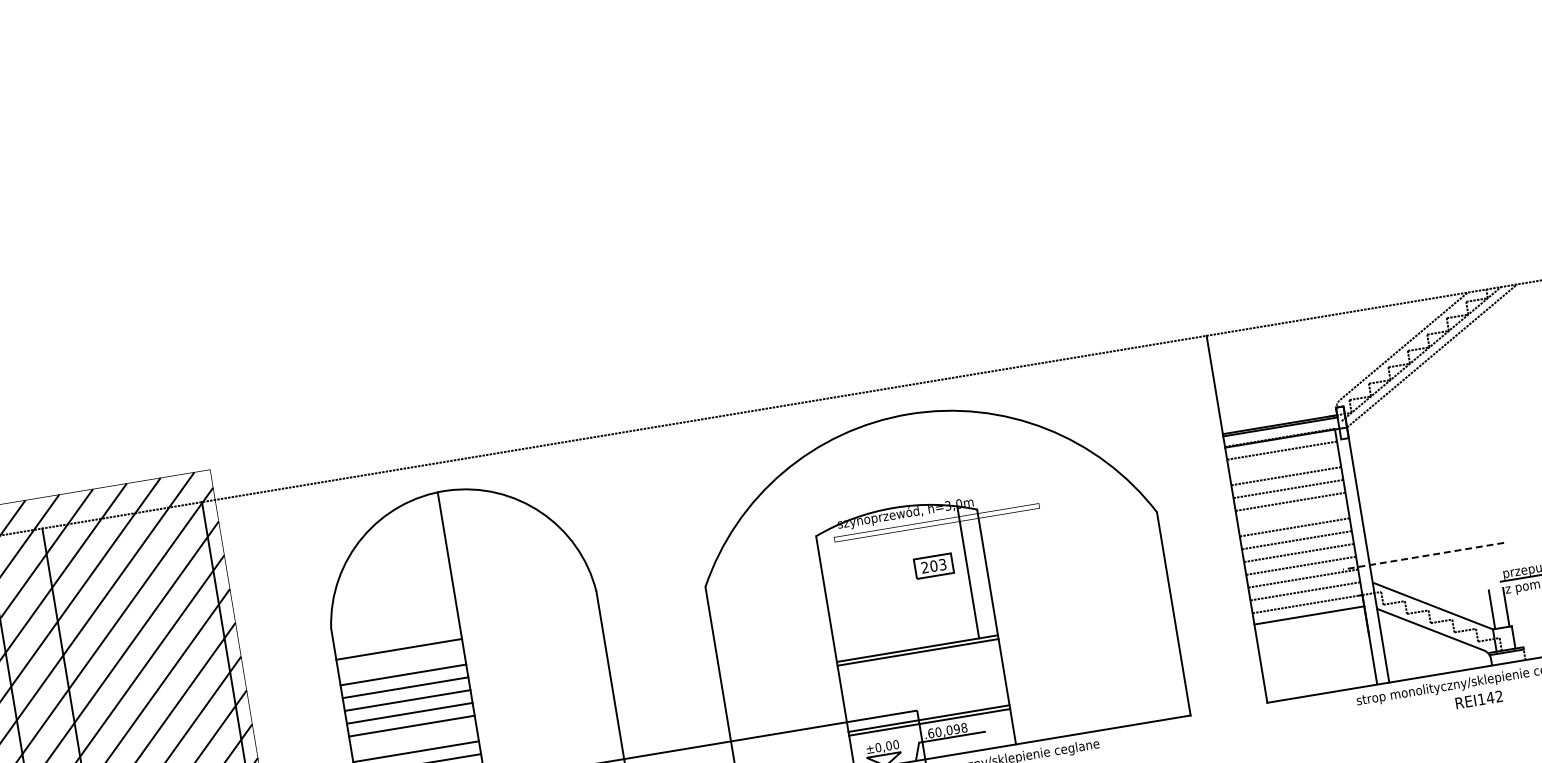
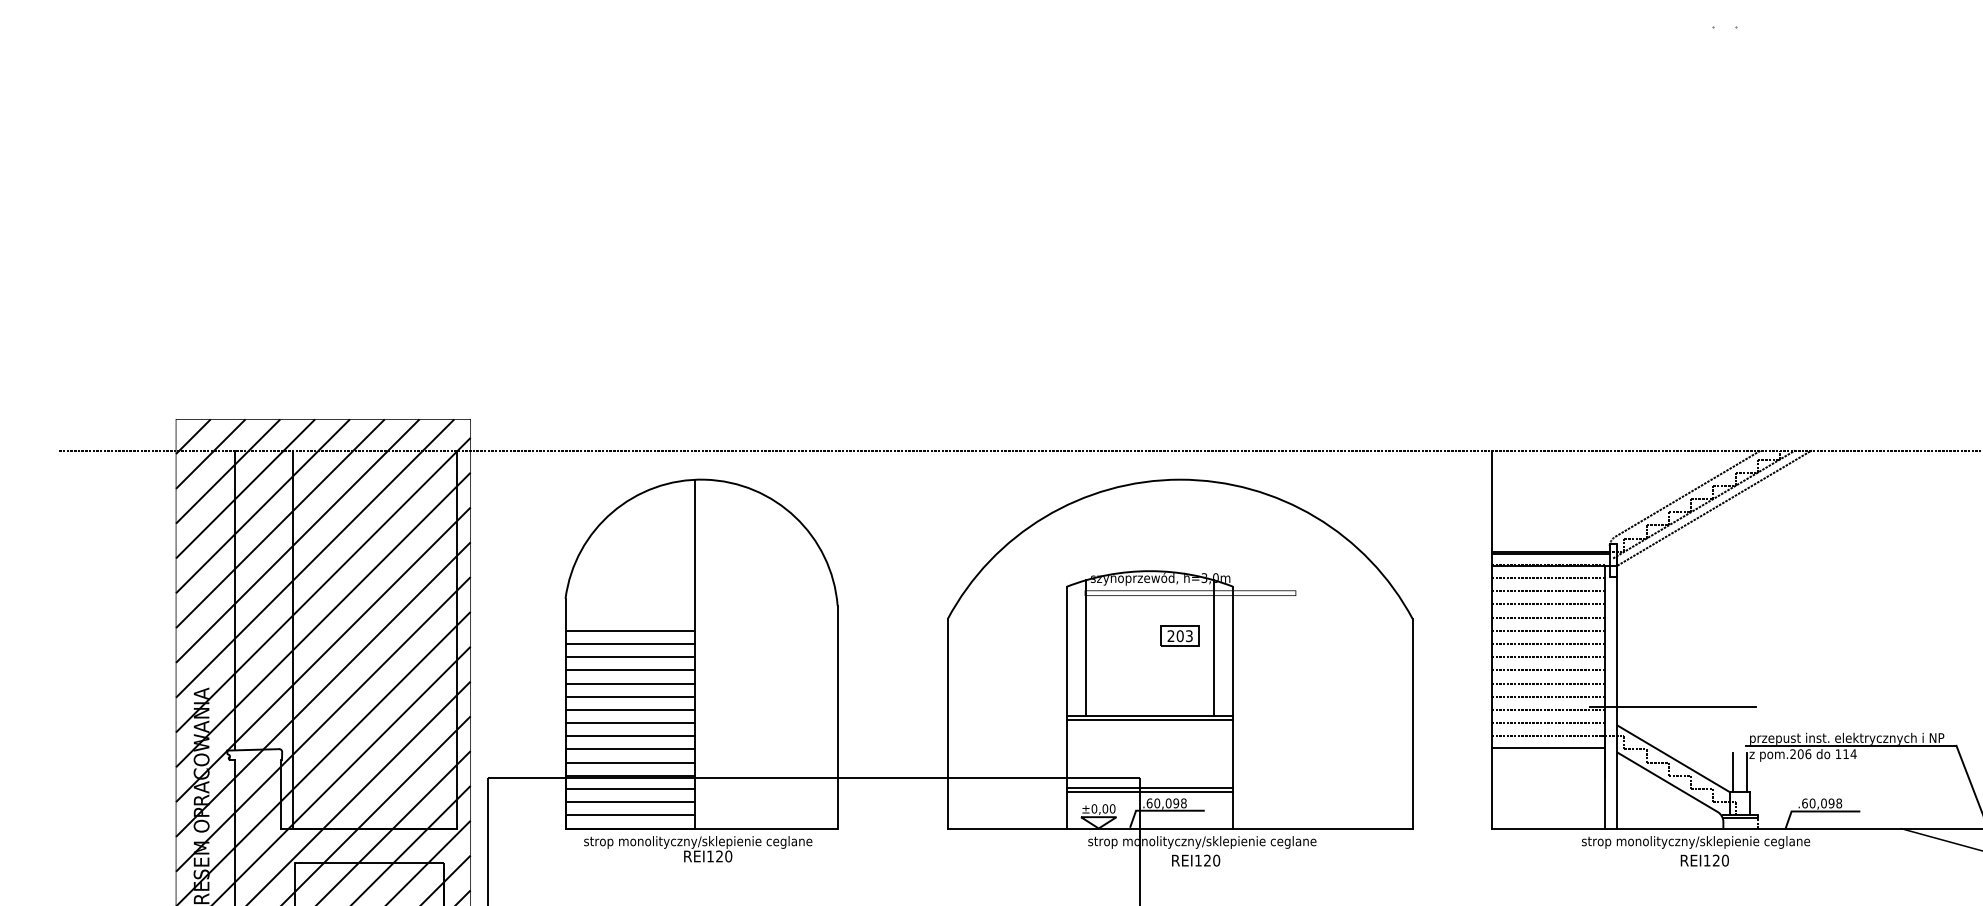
line: (1284, 463) -> (1548, 591), added
line: (1292, 515) -> (1548, 644), added
line: (1423, 556) -> (1672, 707), dashed -> solid
line: (843, 593) -> (1085, 648), added
line: (401, 662) -> (630, 644), added
text: (1494, 697) -> (1720, 860), REI142 -> REI120
line: (414, 739) -> (630, 723), added

